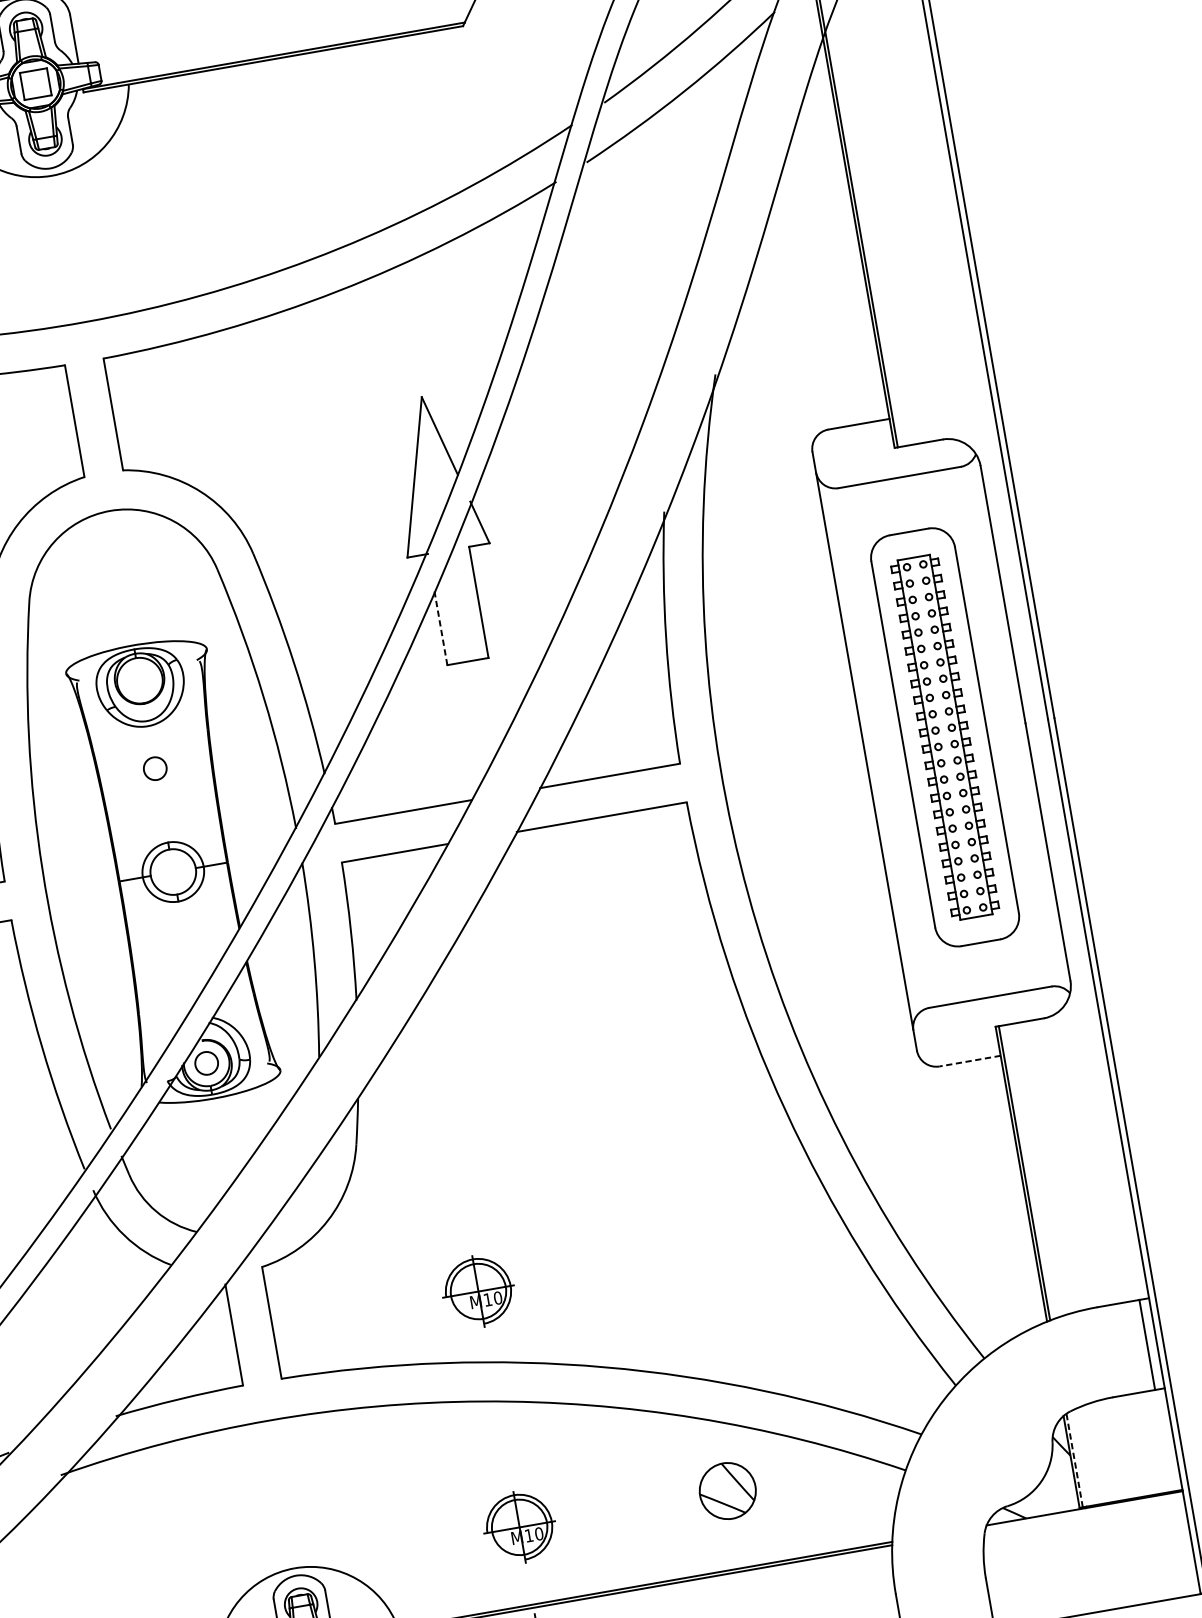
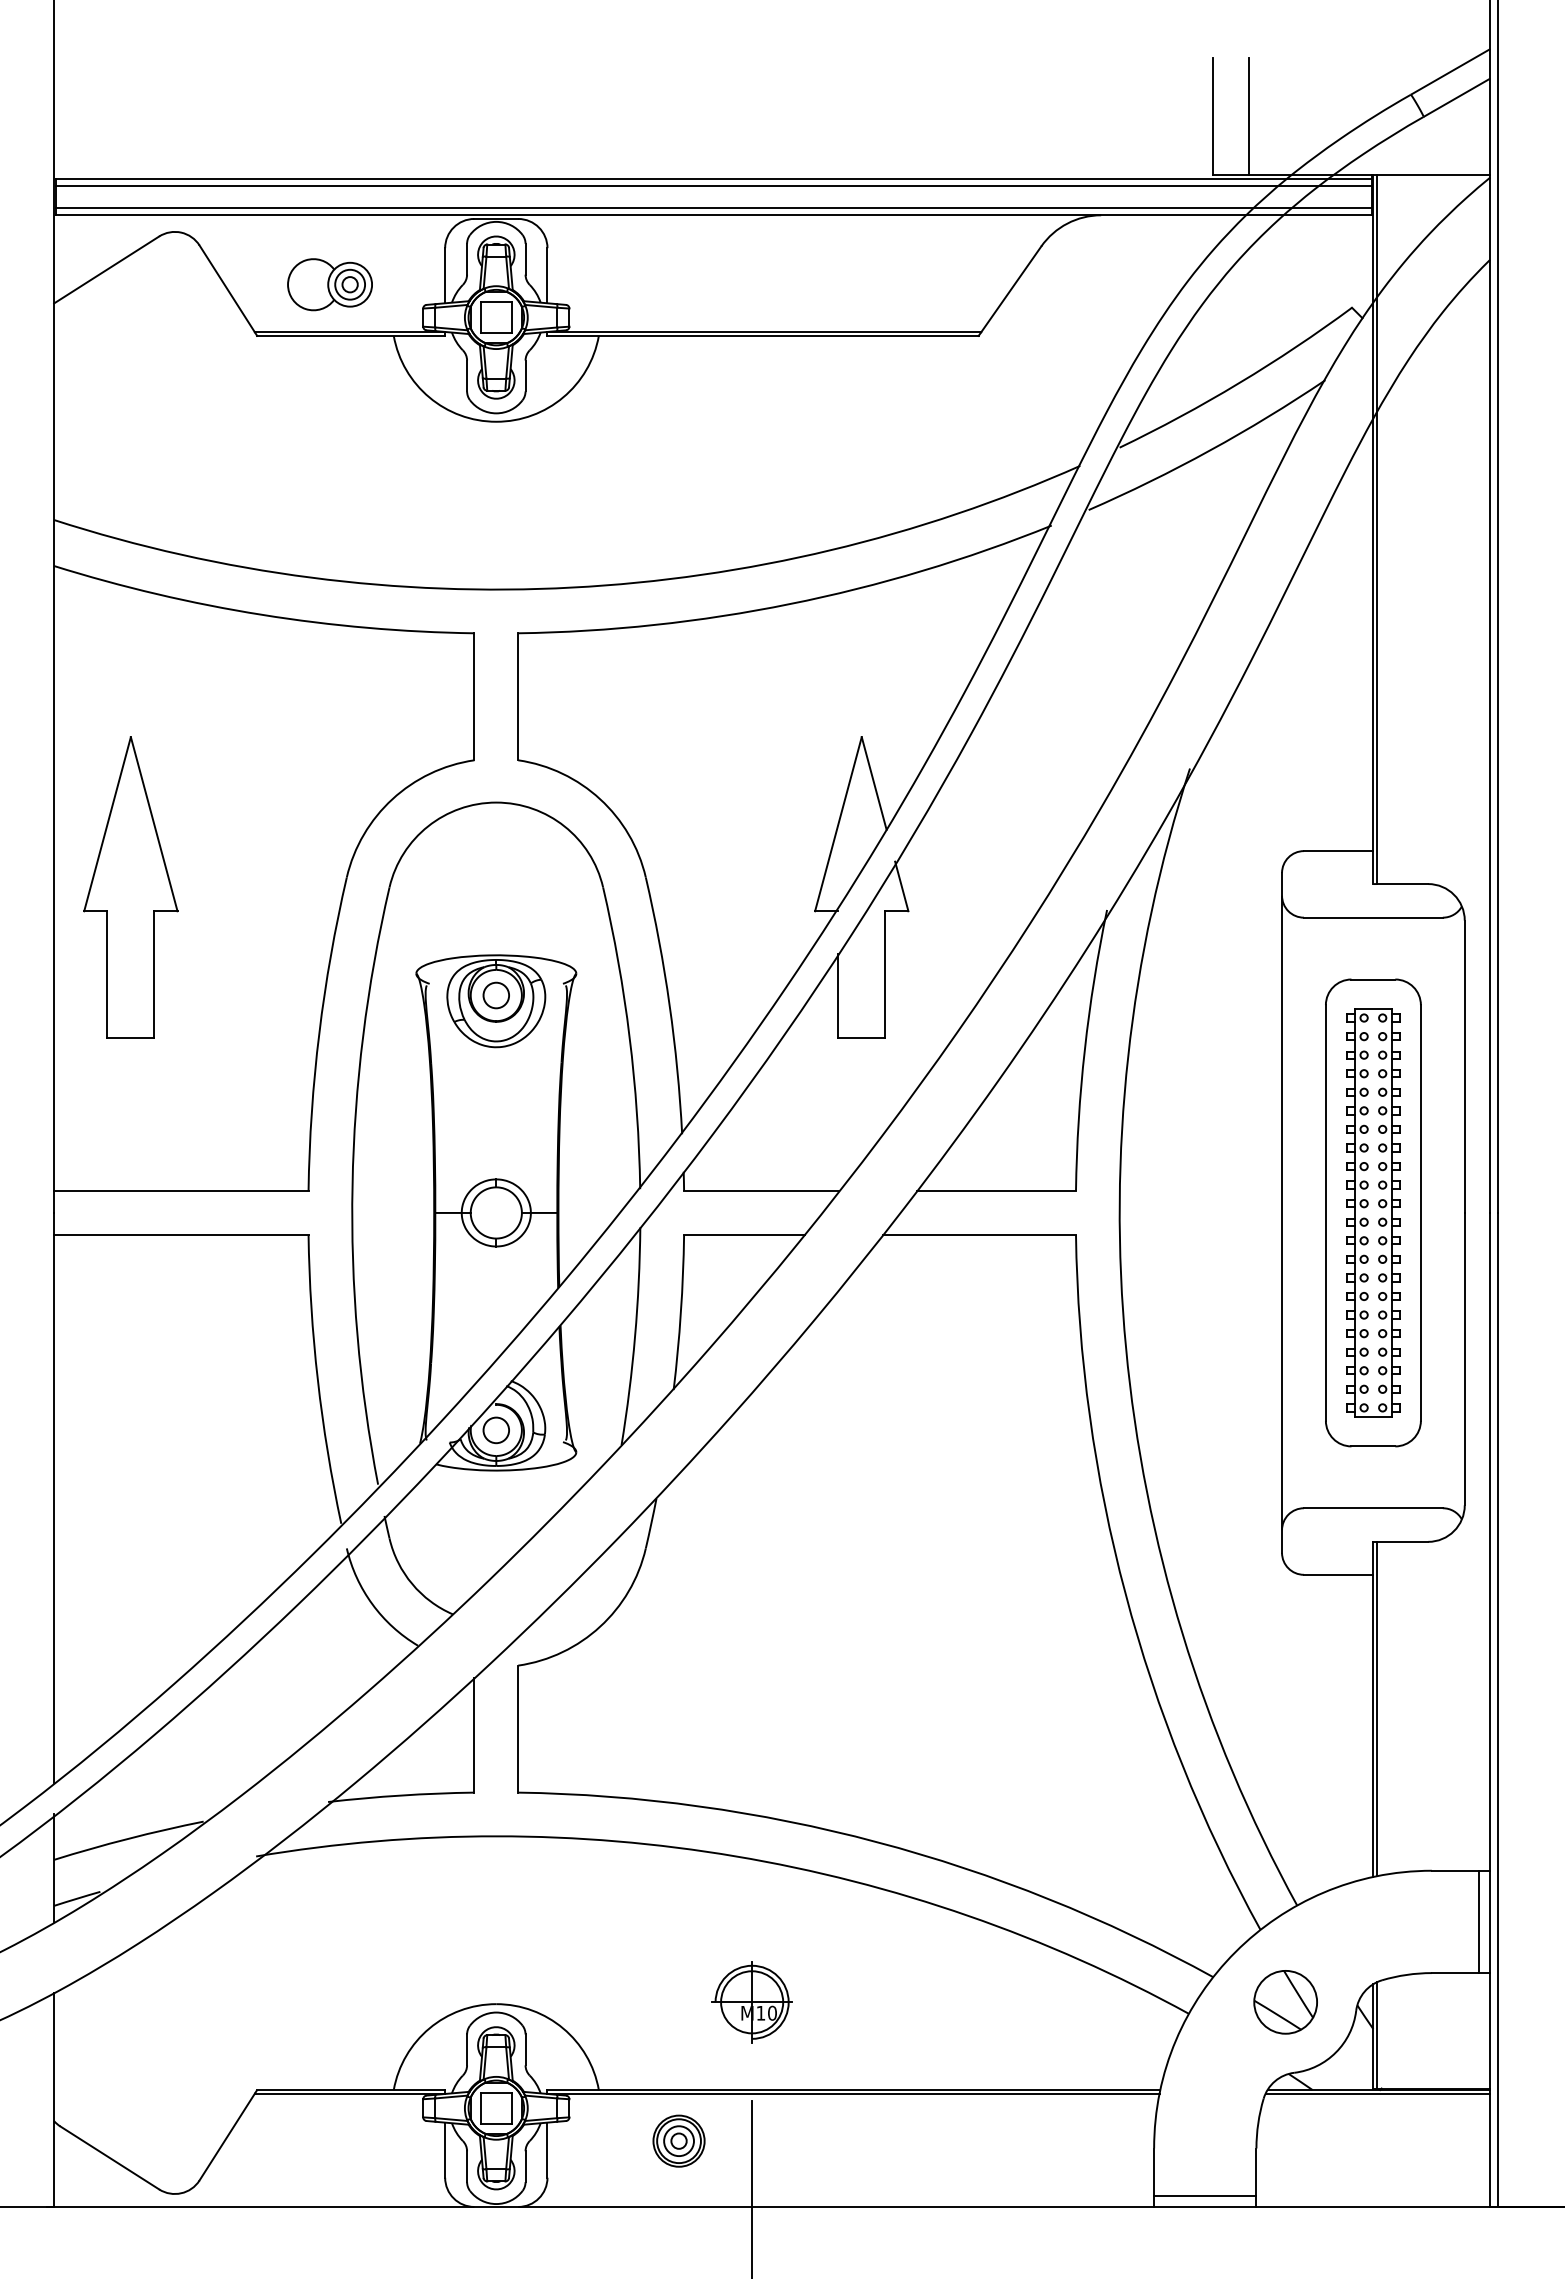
line: (441, 628) -> (838, 995), dashed -> solid
circle: (154, 768) -> (495, 995), moved
line: (969, 1060) -> (1338, 1574), dashed -> solid
part: (477, 1291) -> (751, 1734), removed
line: (1074, 1459) -> (1377, 2034), dashed -> solid
part: (727, 1491) -> (1285, 2002), moved
line: (1083, 1511) -> (1377, 2093), added

